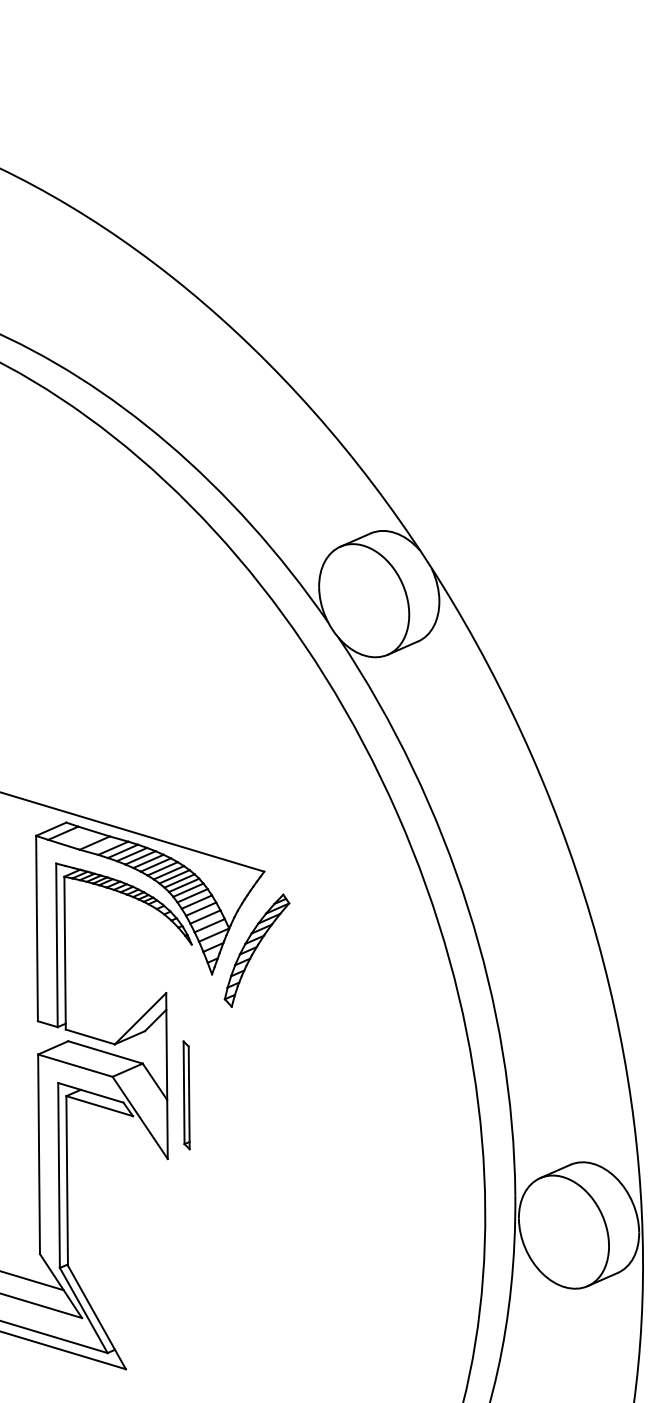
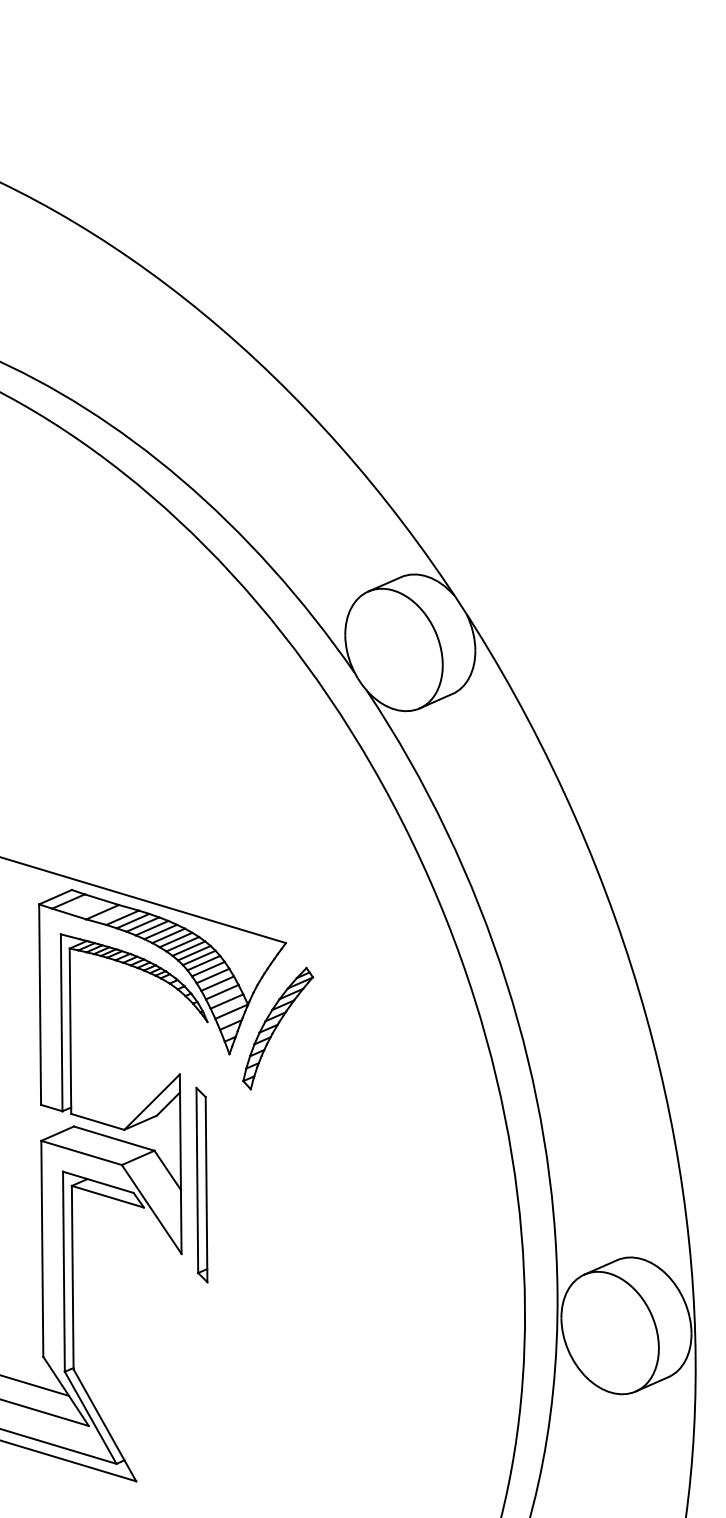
part: (186, 1094) -> (201, 1184), size x1.67

